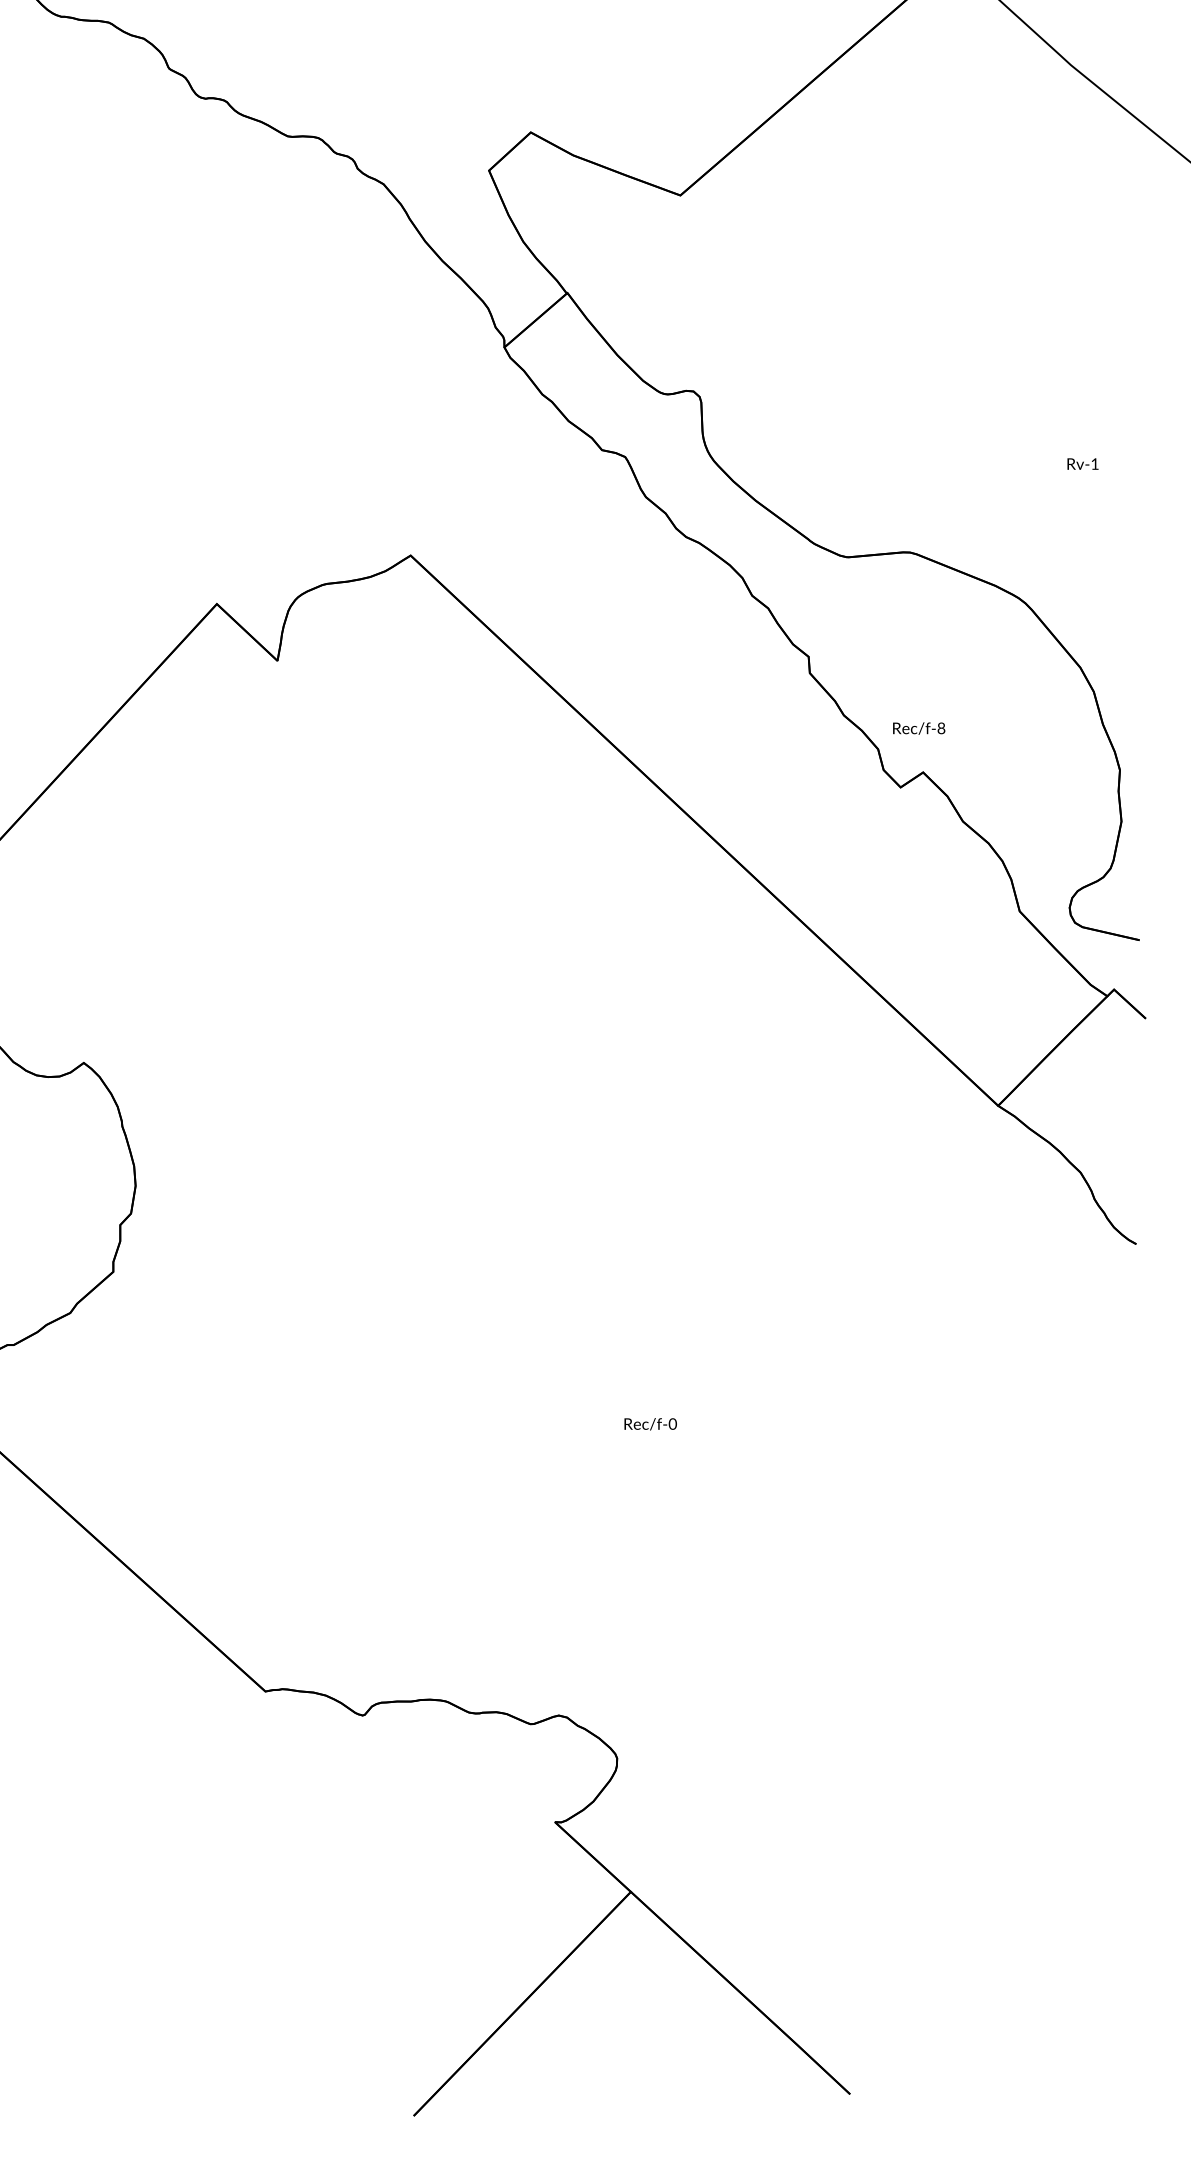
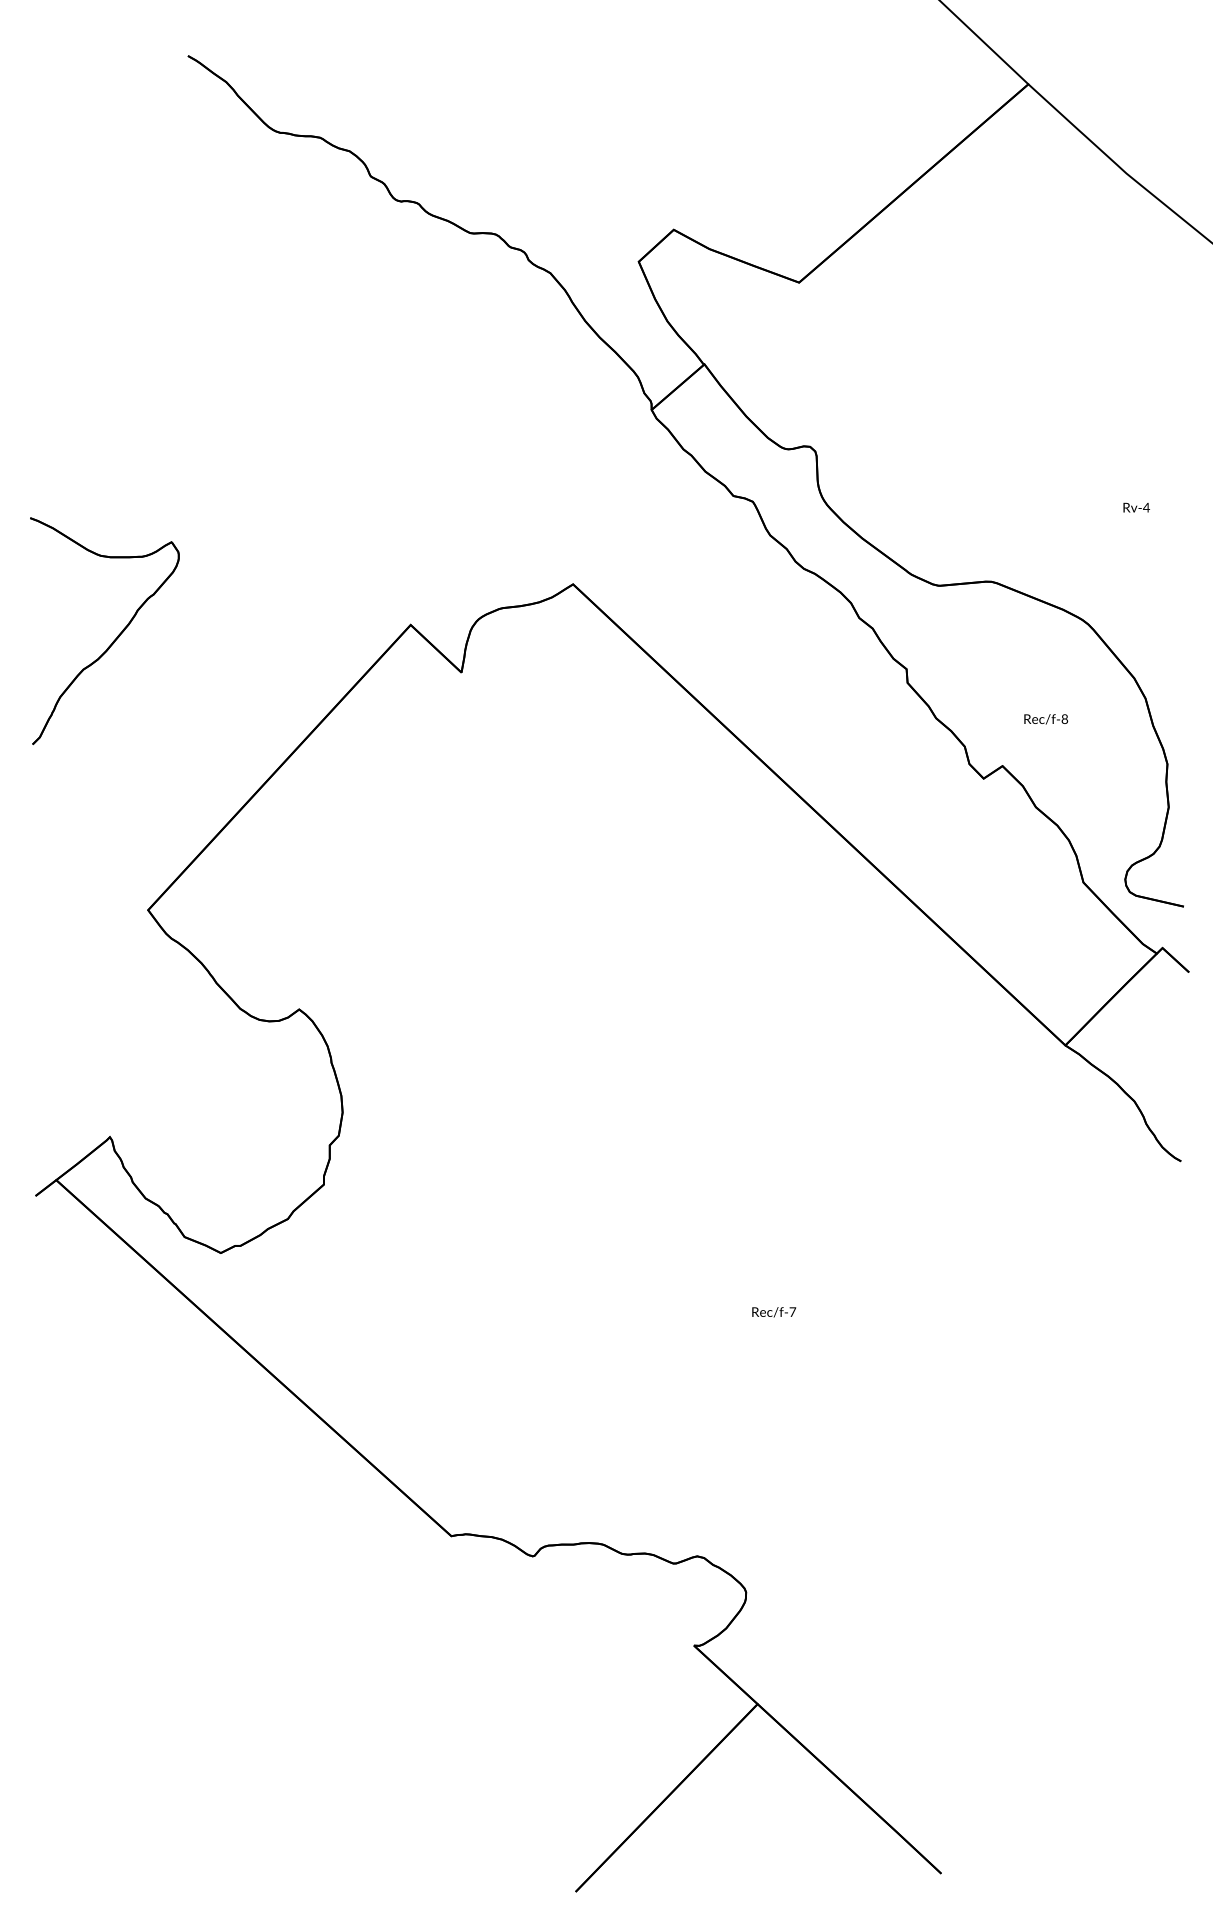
text: (1094, 463) -> (1146, 507), Rv-1 -> Rv-4
text: (919, 728) -> (1046, 719), moved
text: (672, 1423) -> (792, 1311), Rec/f-0 -> Rec/f-7

